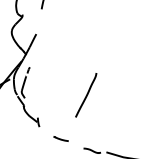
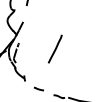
line: (86, 94) -> (55, 48), moved

